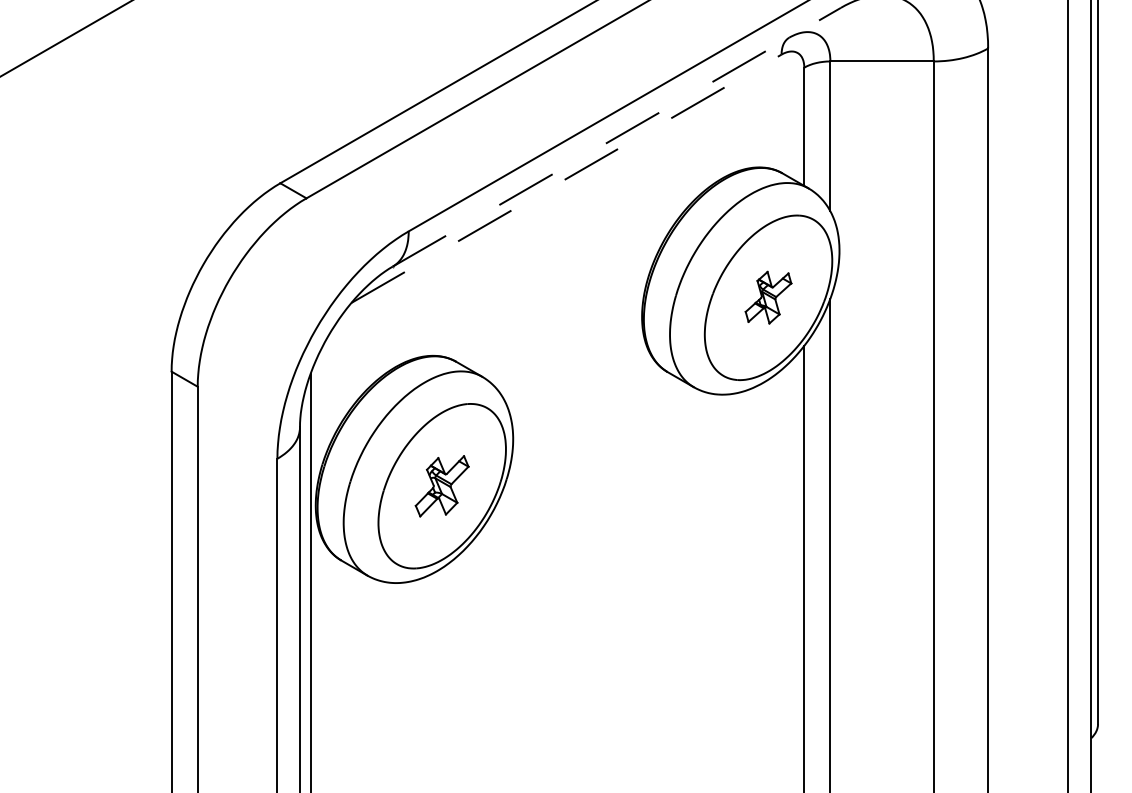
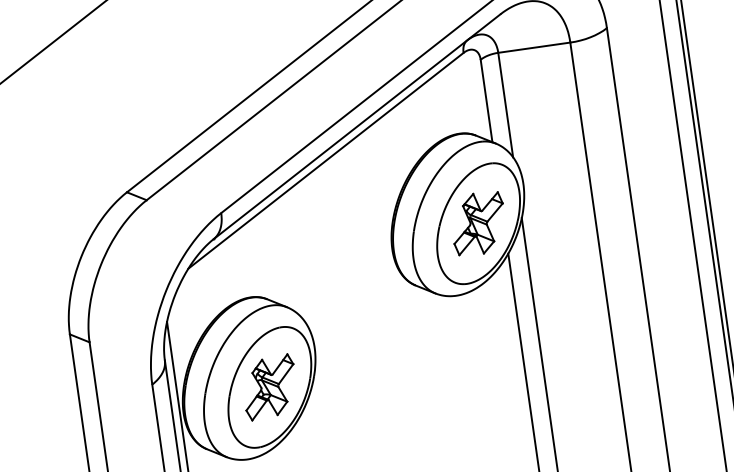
line: (616, 137) -> (356, 127), dashed -> solid
line: (567, 178) -> (326, 160), dashed -> solid
part: (768, 297) -> (478, 223), size x1.67
part: (441, 486) -> (269, 387), size x1.43

